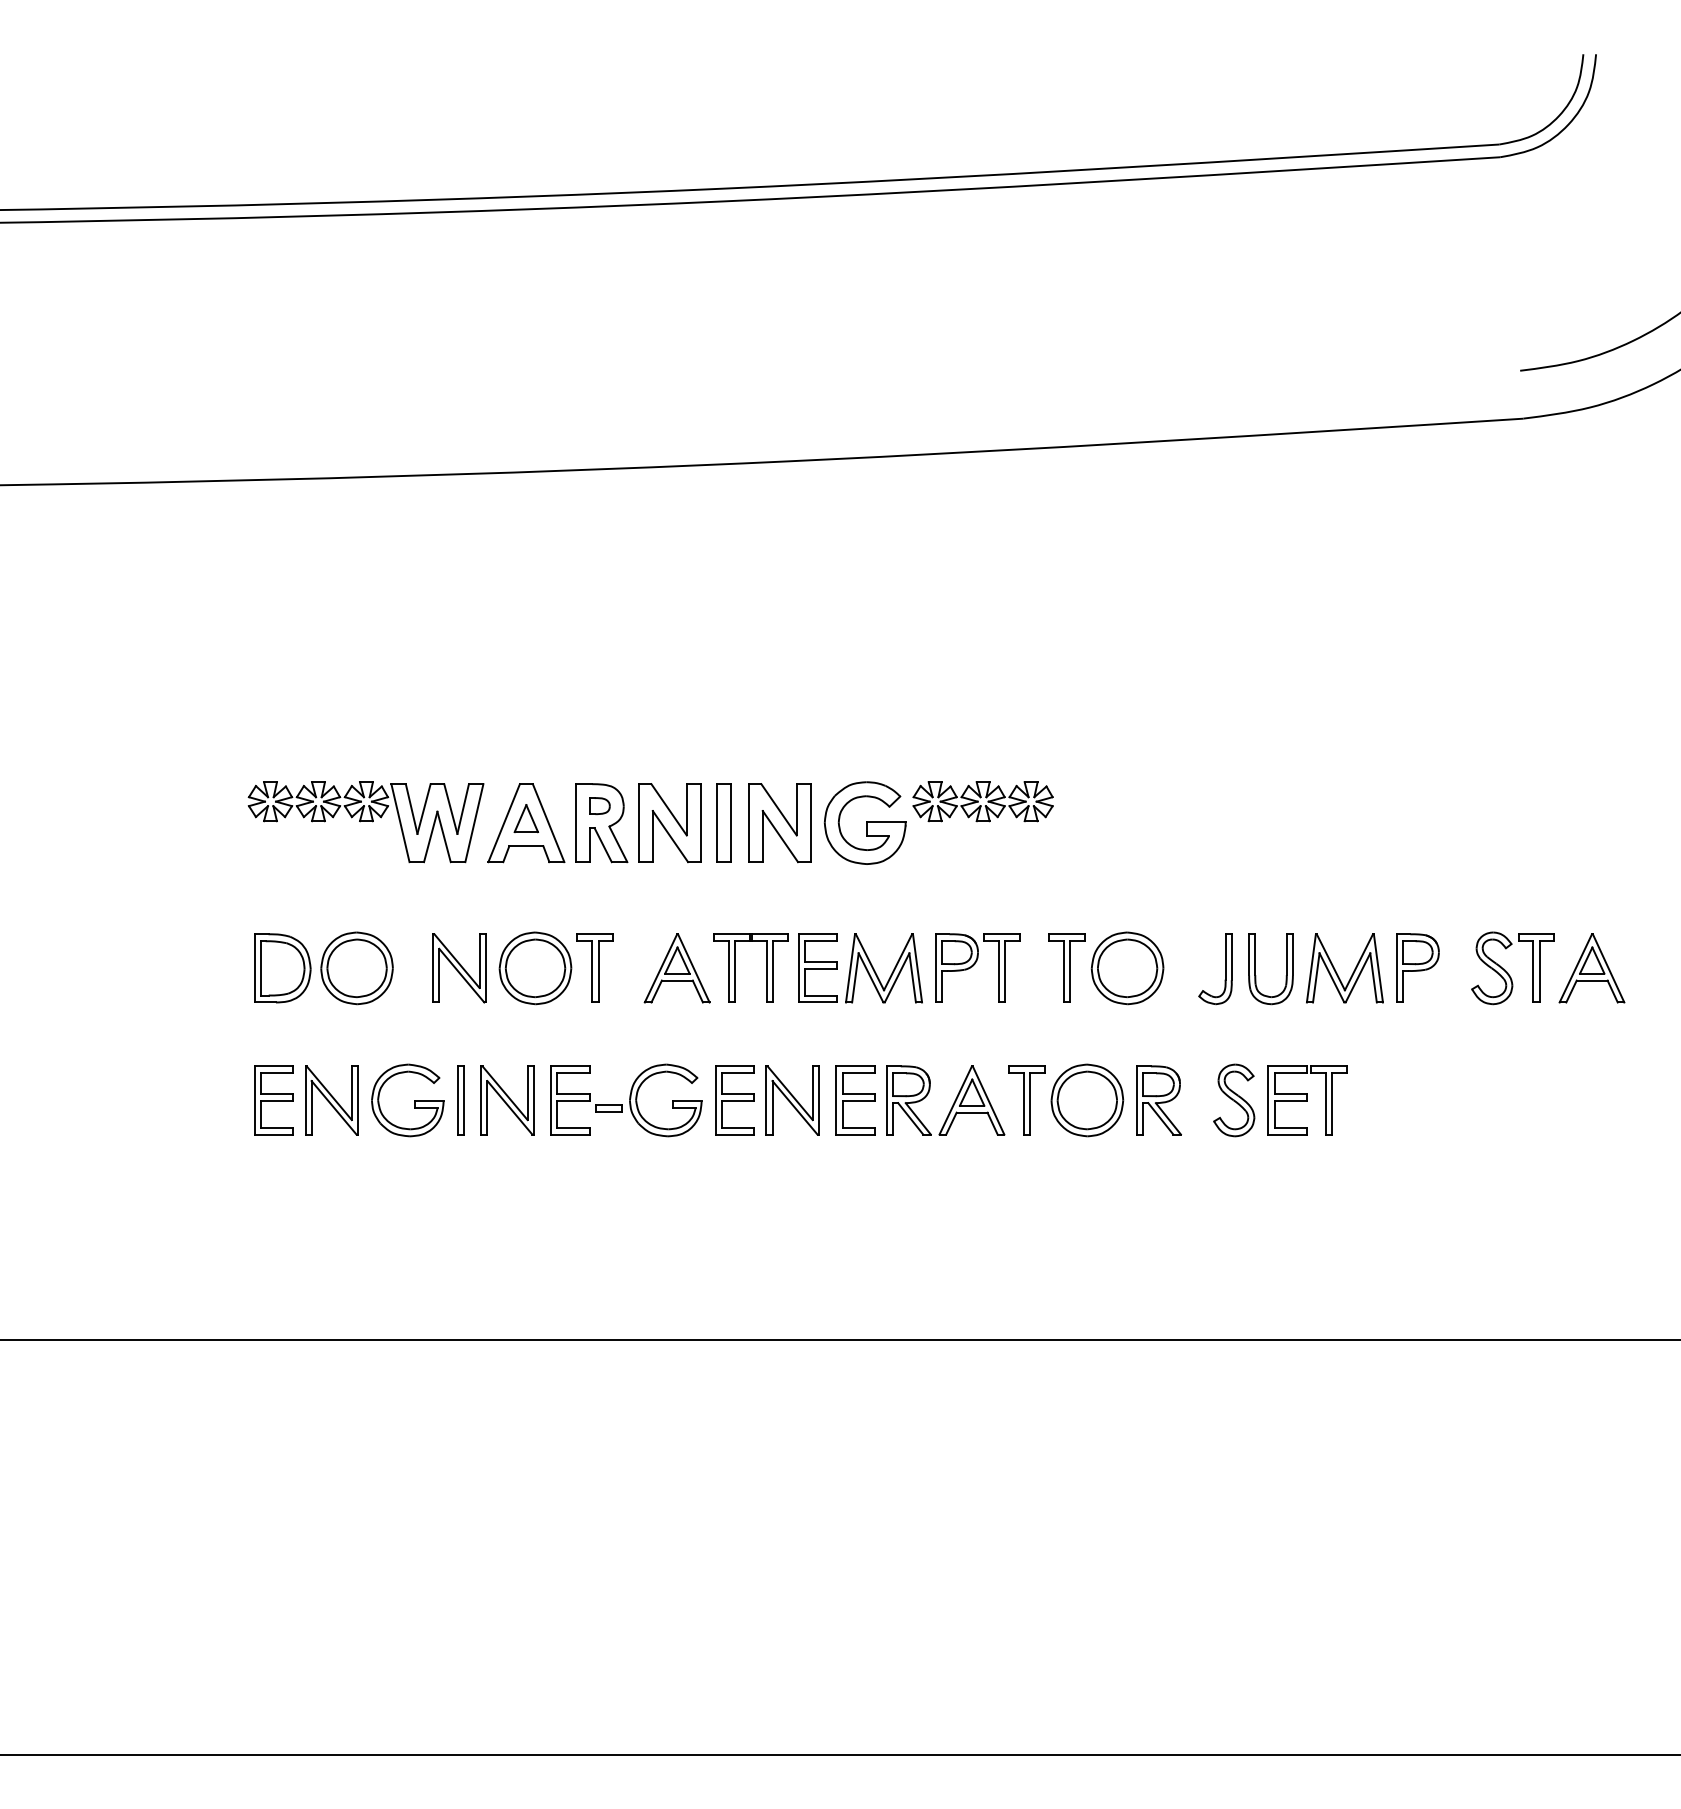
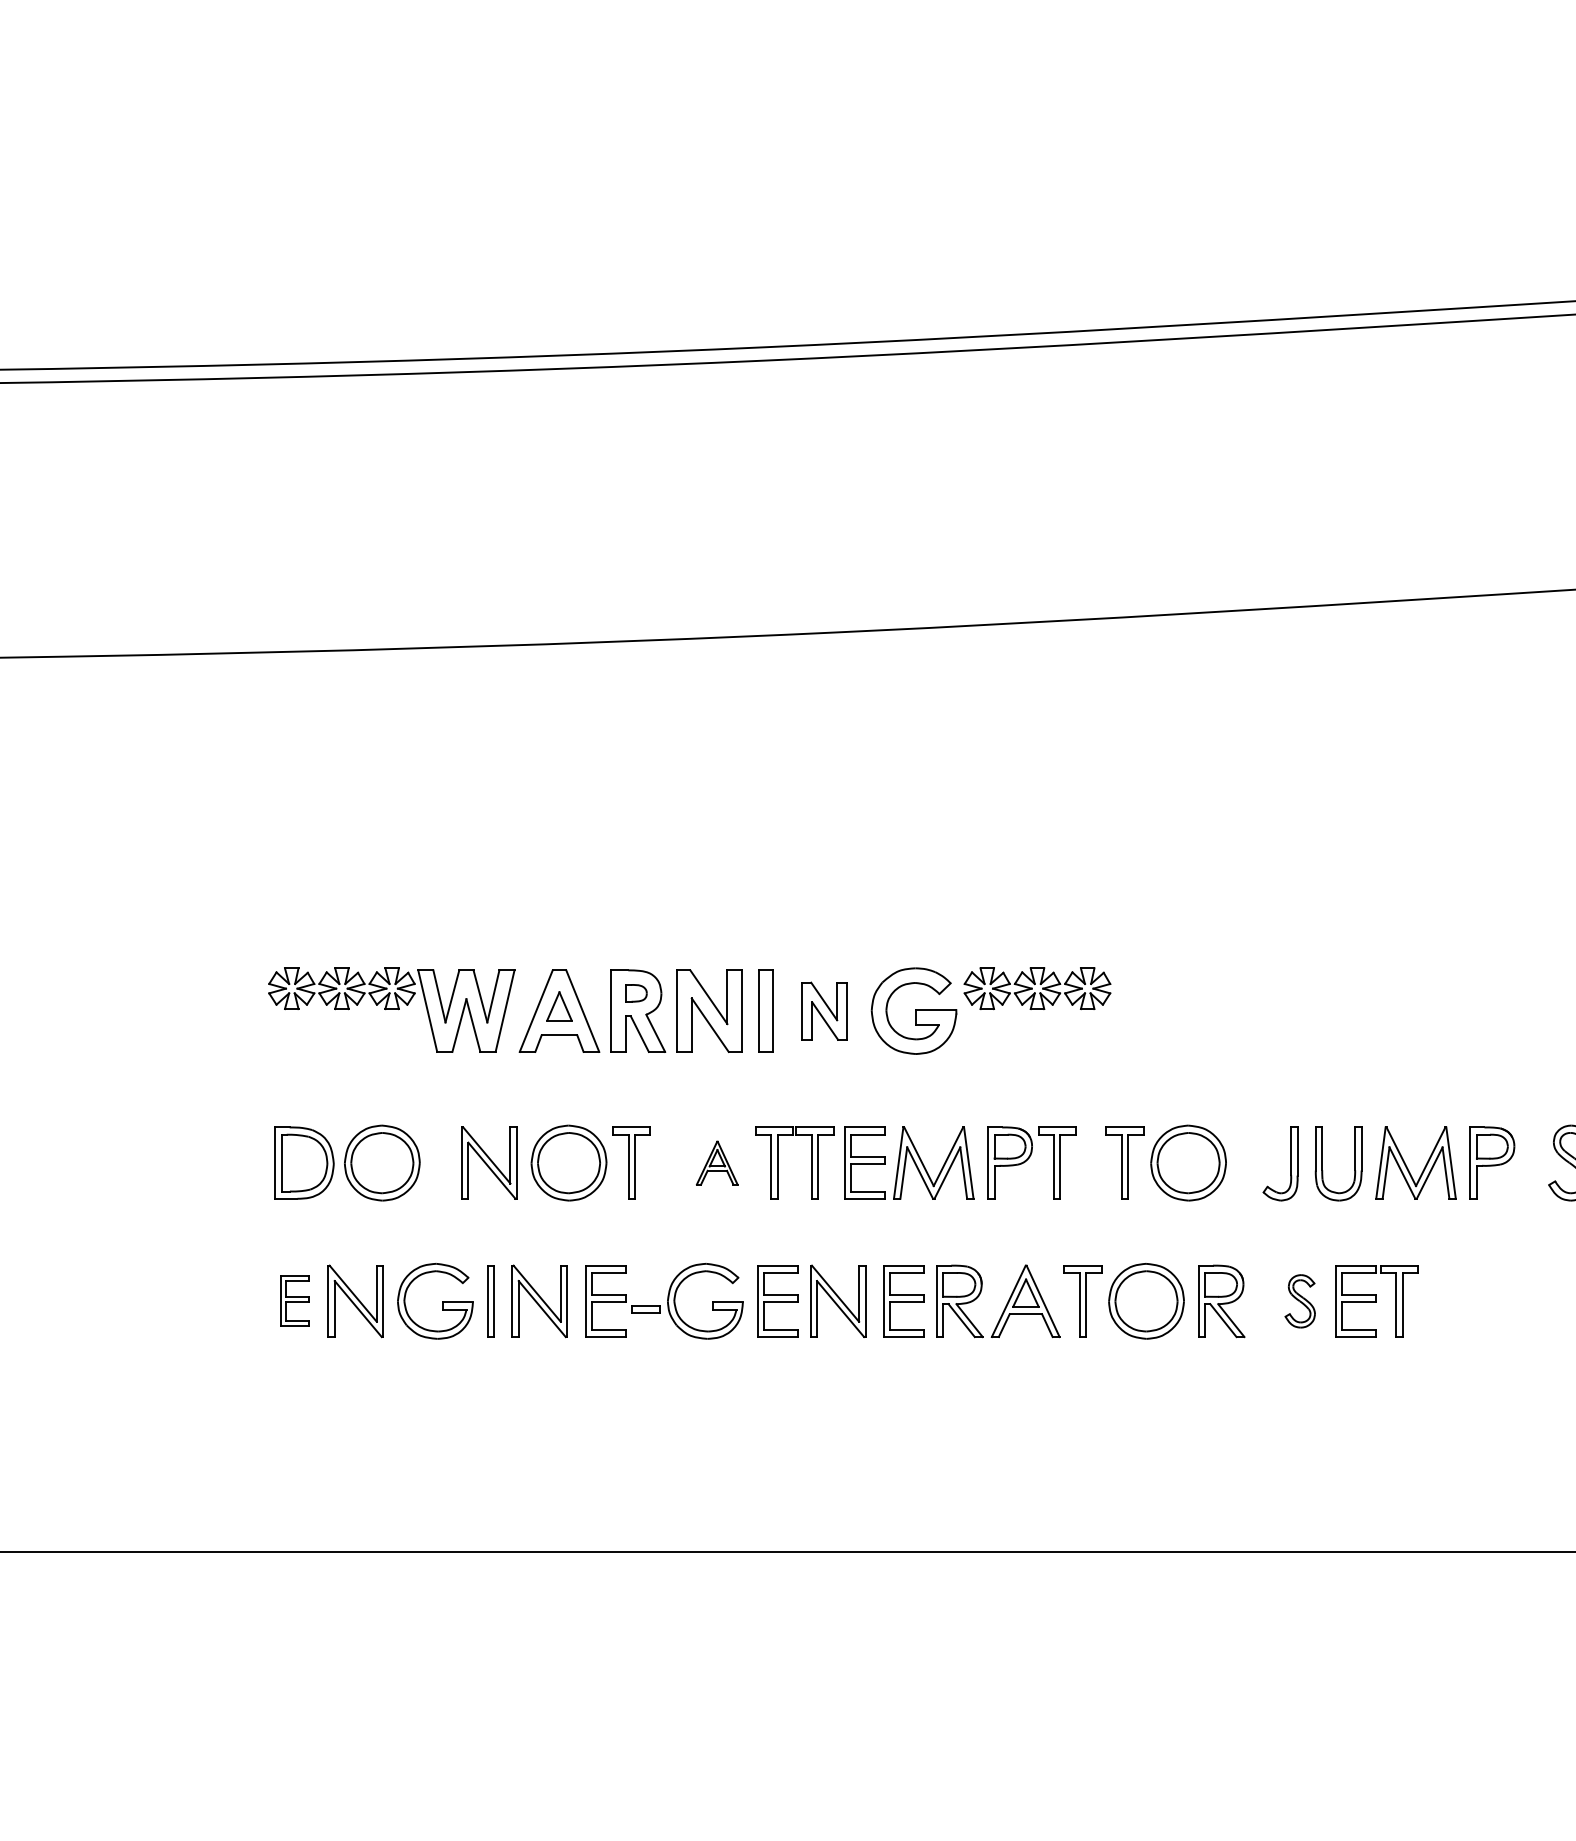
part: (779, 823) -> (824, 1011), size x0.7
part: (676, 968) -> (716, 1163), size x0.6
part: (273, 1100) -> (294, 1301), size x0.7
part: (1234, 1100) -> (1300, 1301), size x0.7

